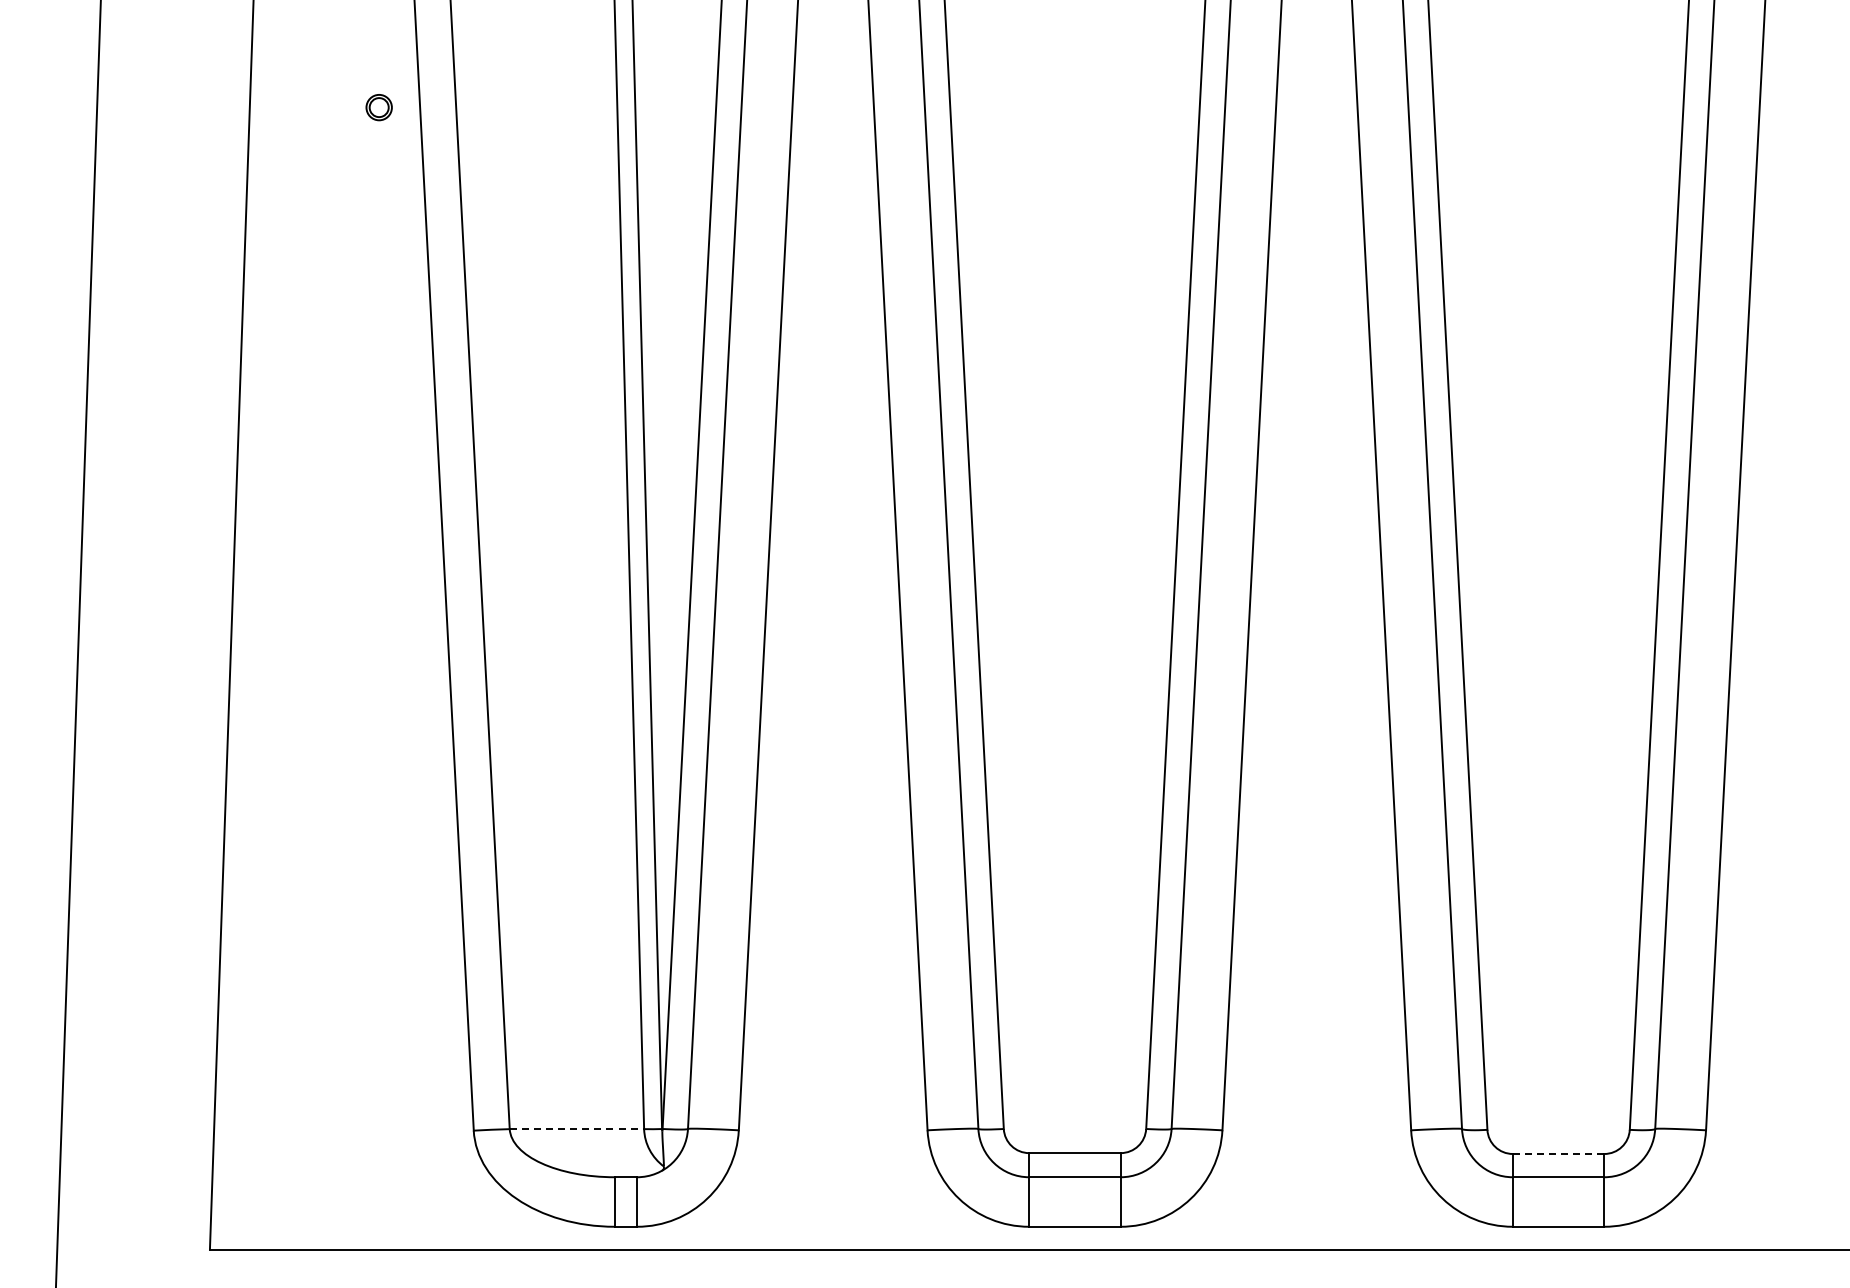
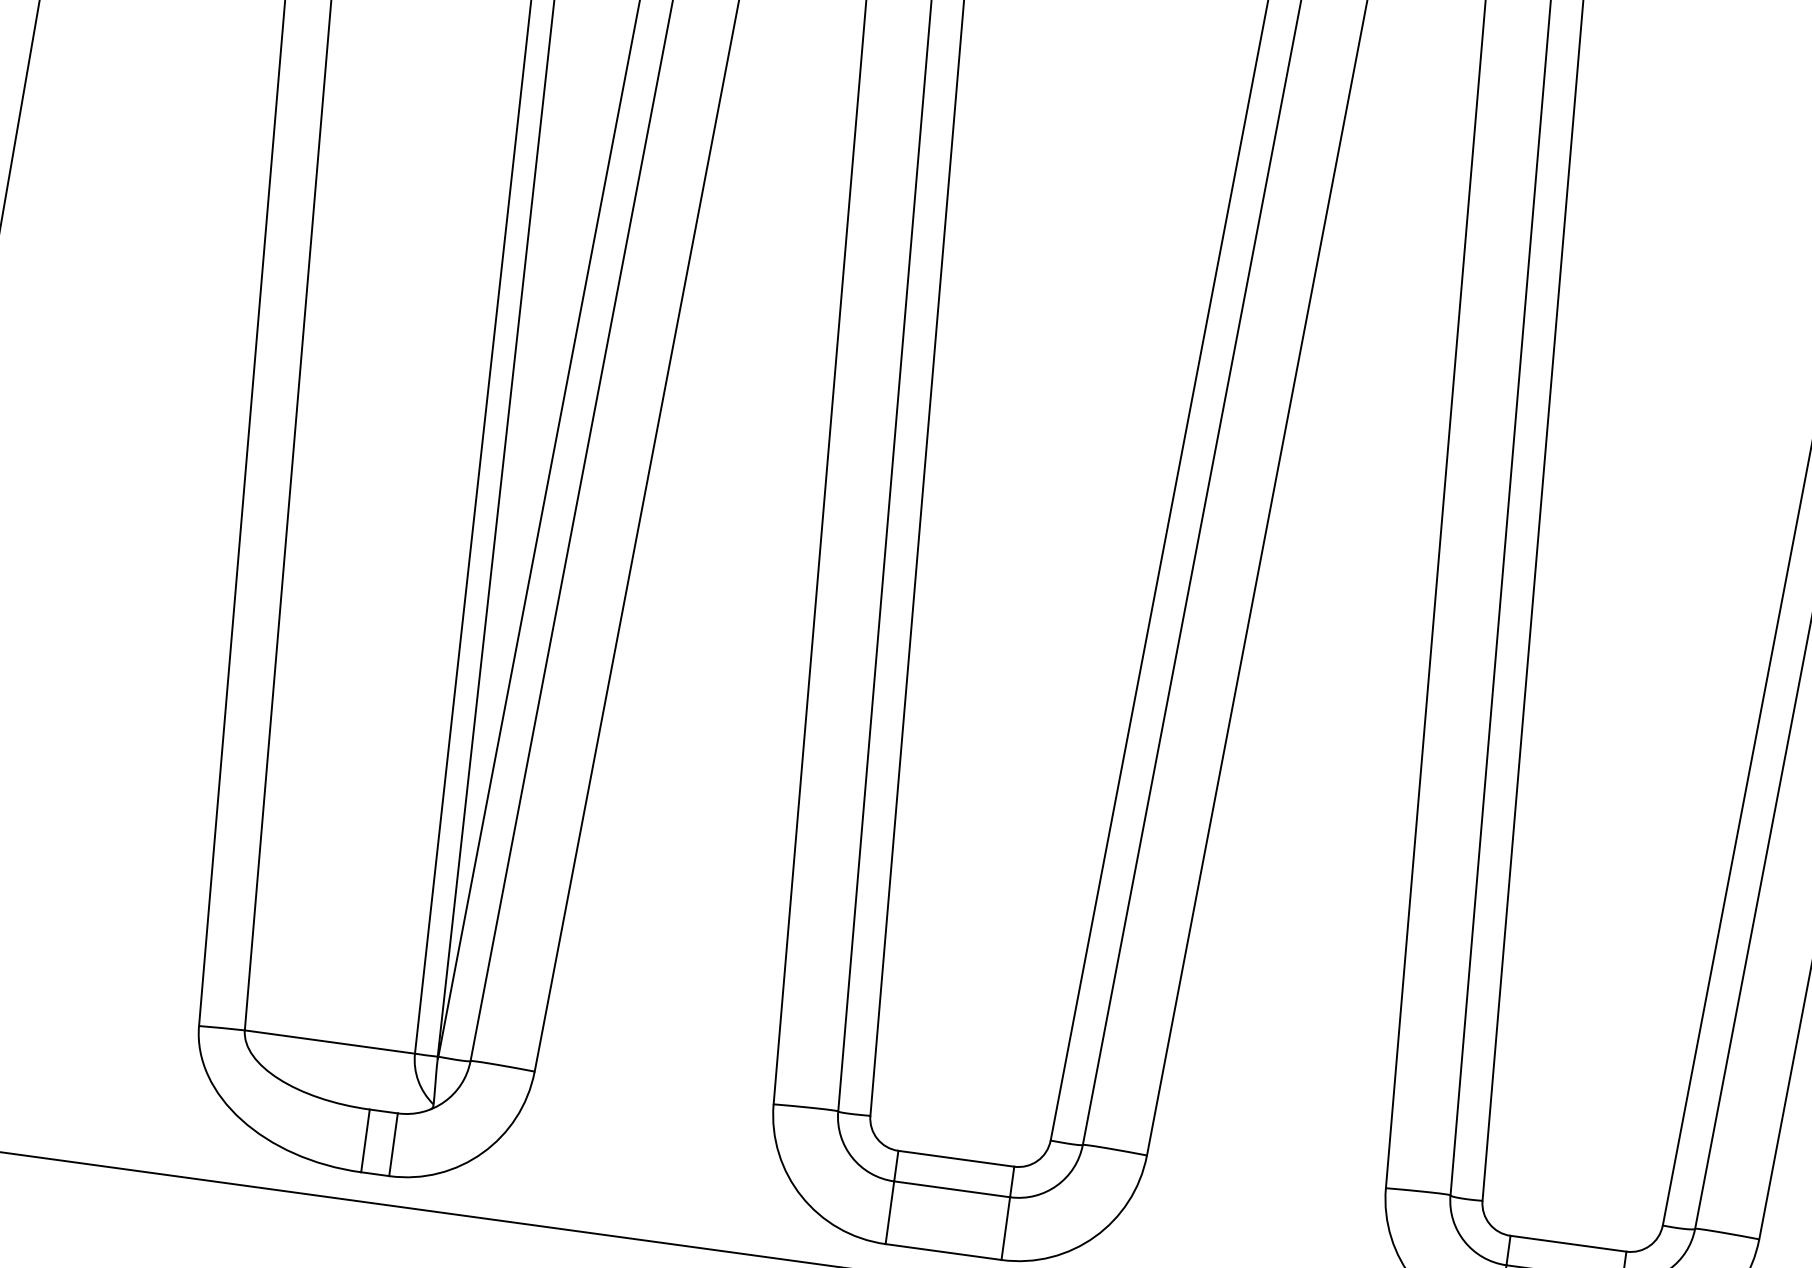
line: (577, 1129) -> (330, 1042), dashed -> solid
line: (1558, 1153) -> (1568, 1243), dashed -> solid

